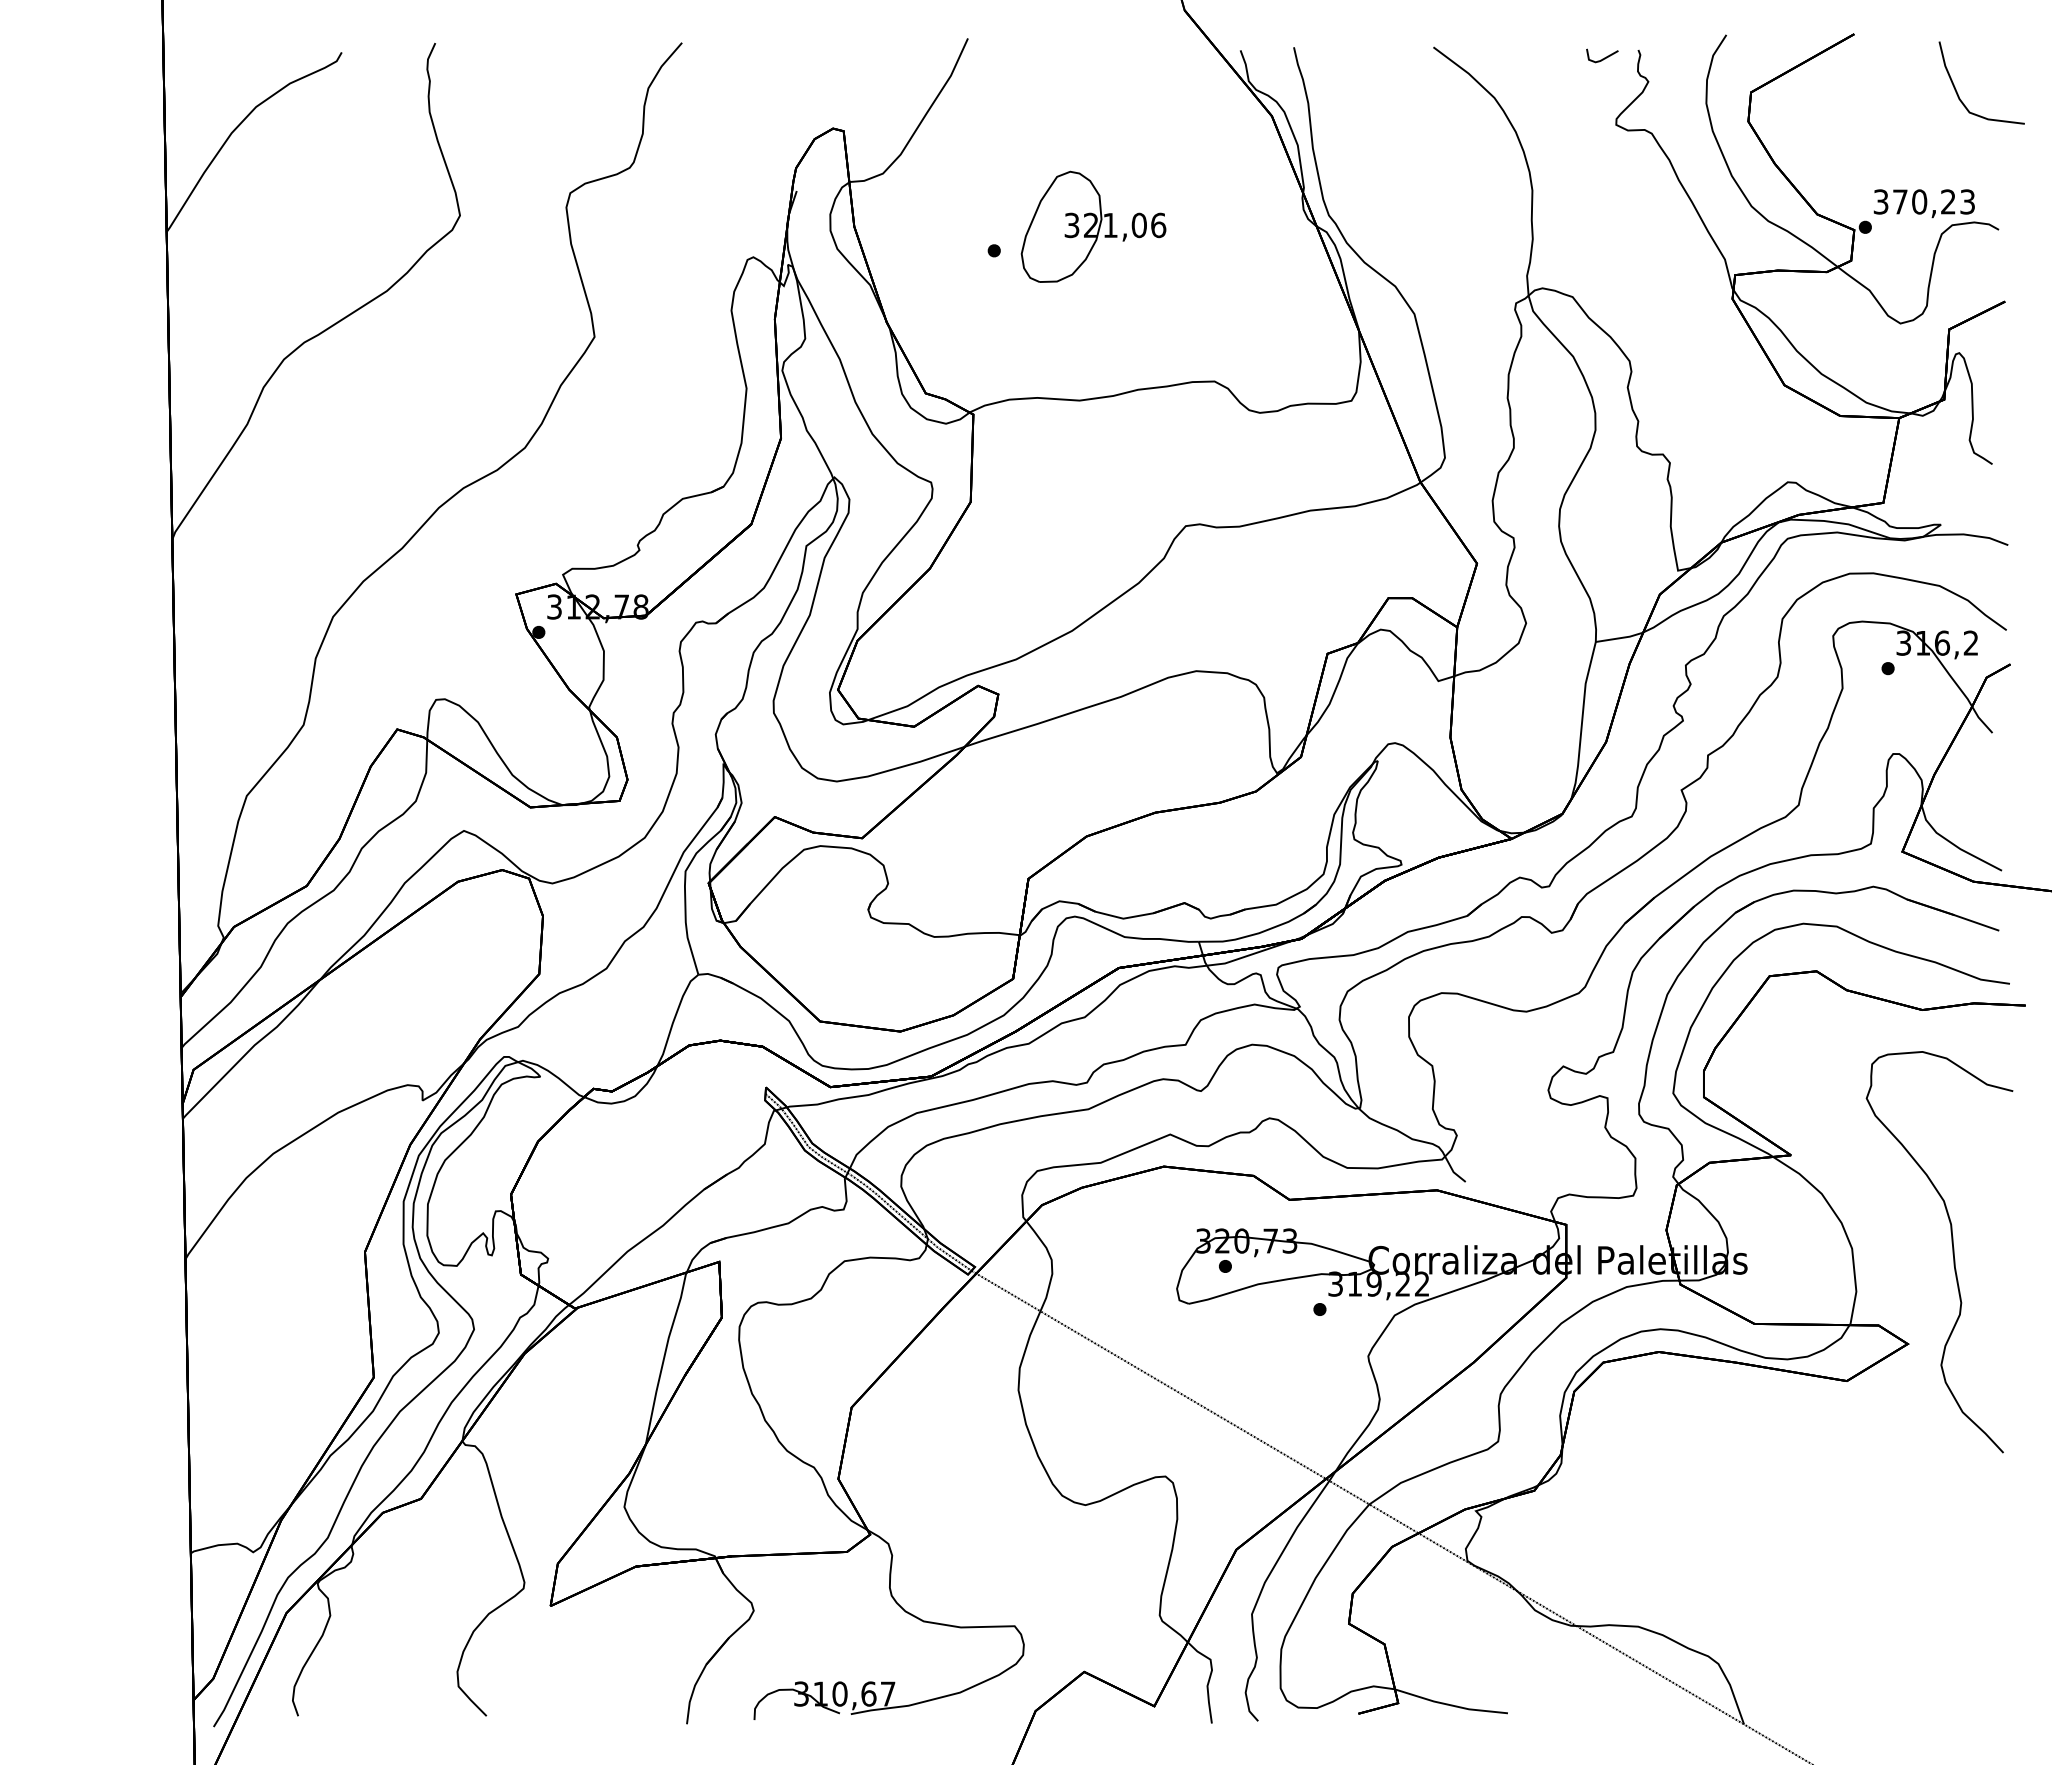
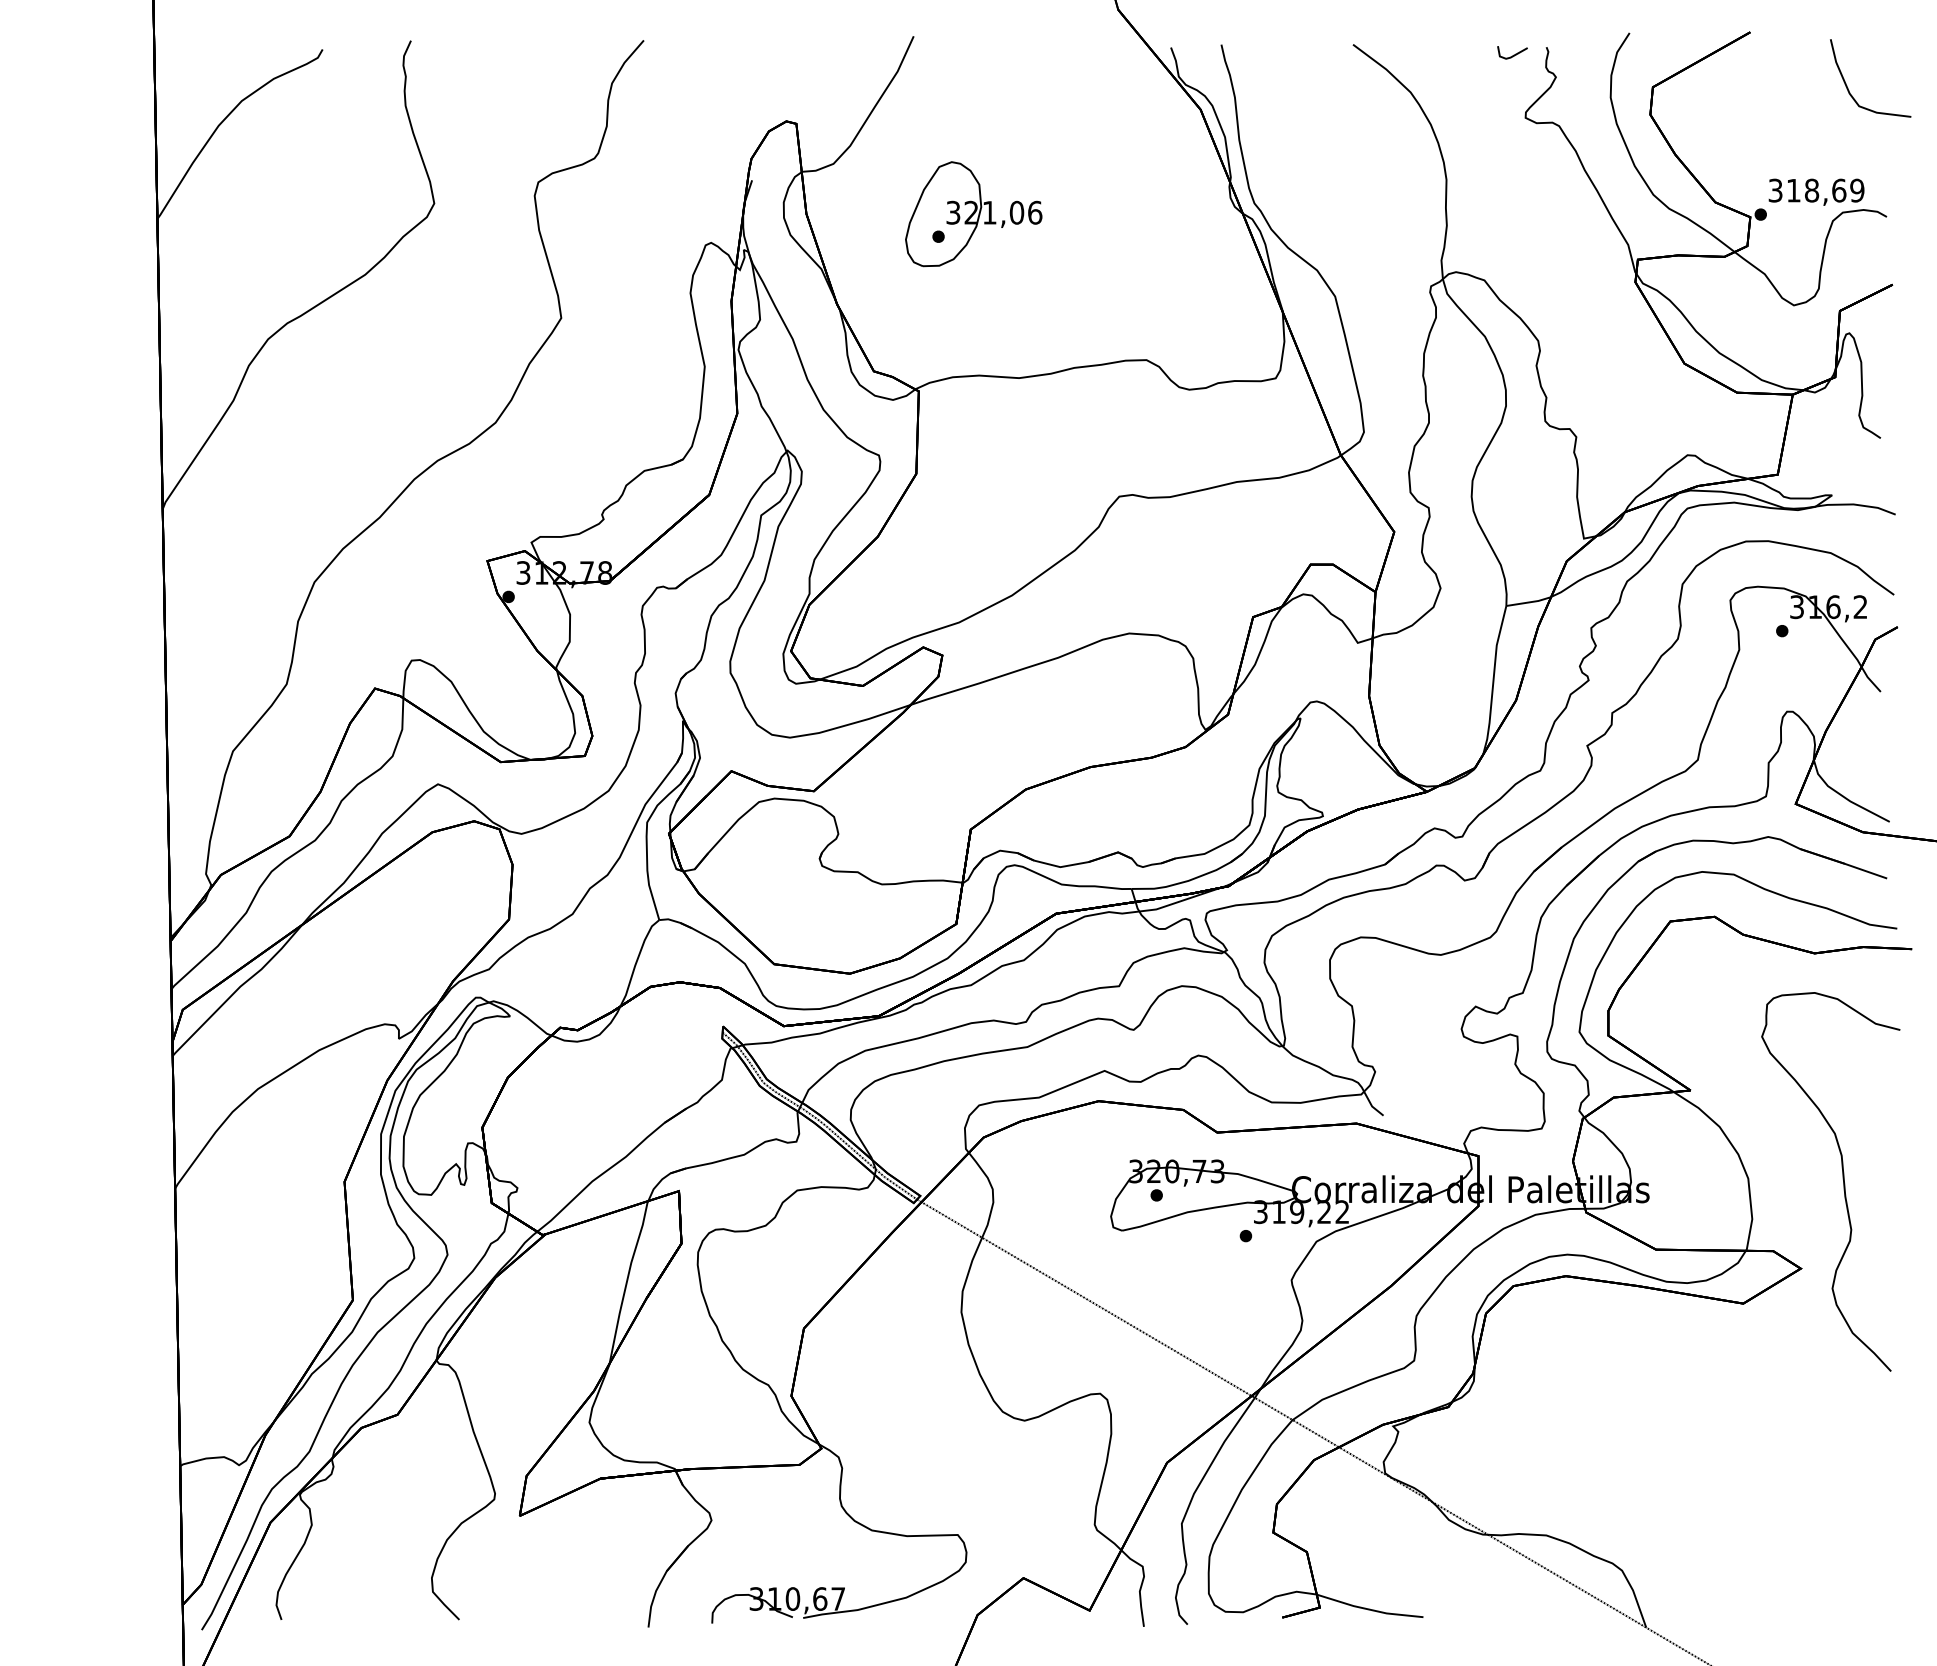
text: (1934, 201) -> (1826, 190), 370,23 -> 318,69
part: (1093, 226) -> (973, 213), moved

